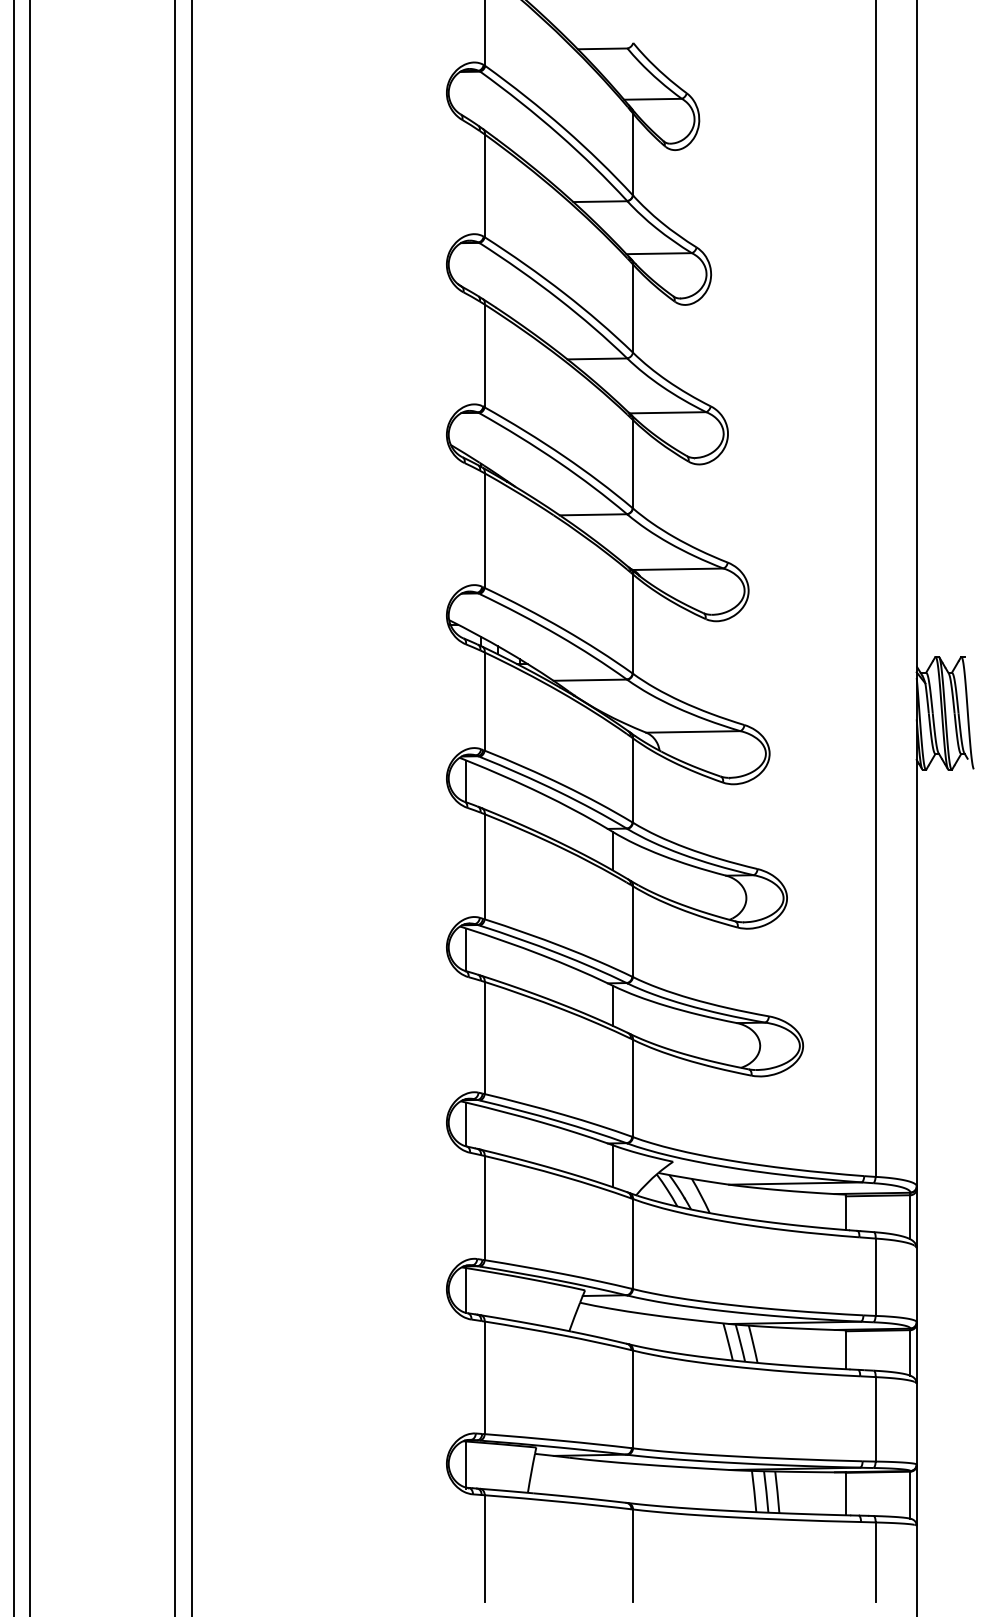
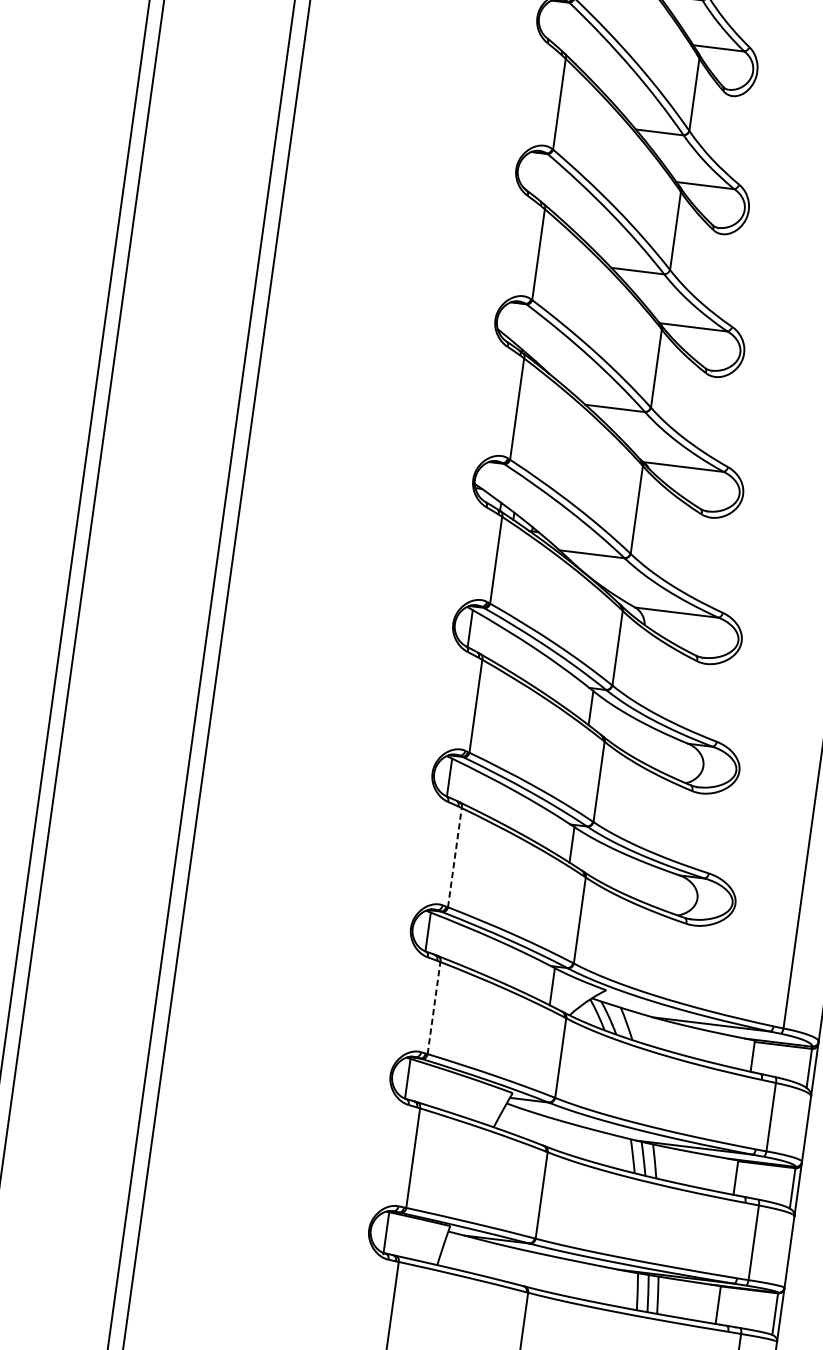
line: (484, 1037) -> (454, 857), solid -> dashed
line: (484, 1207) -> (433, 1007), solid -> dashed

